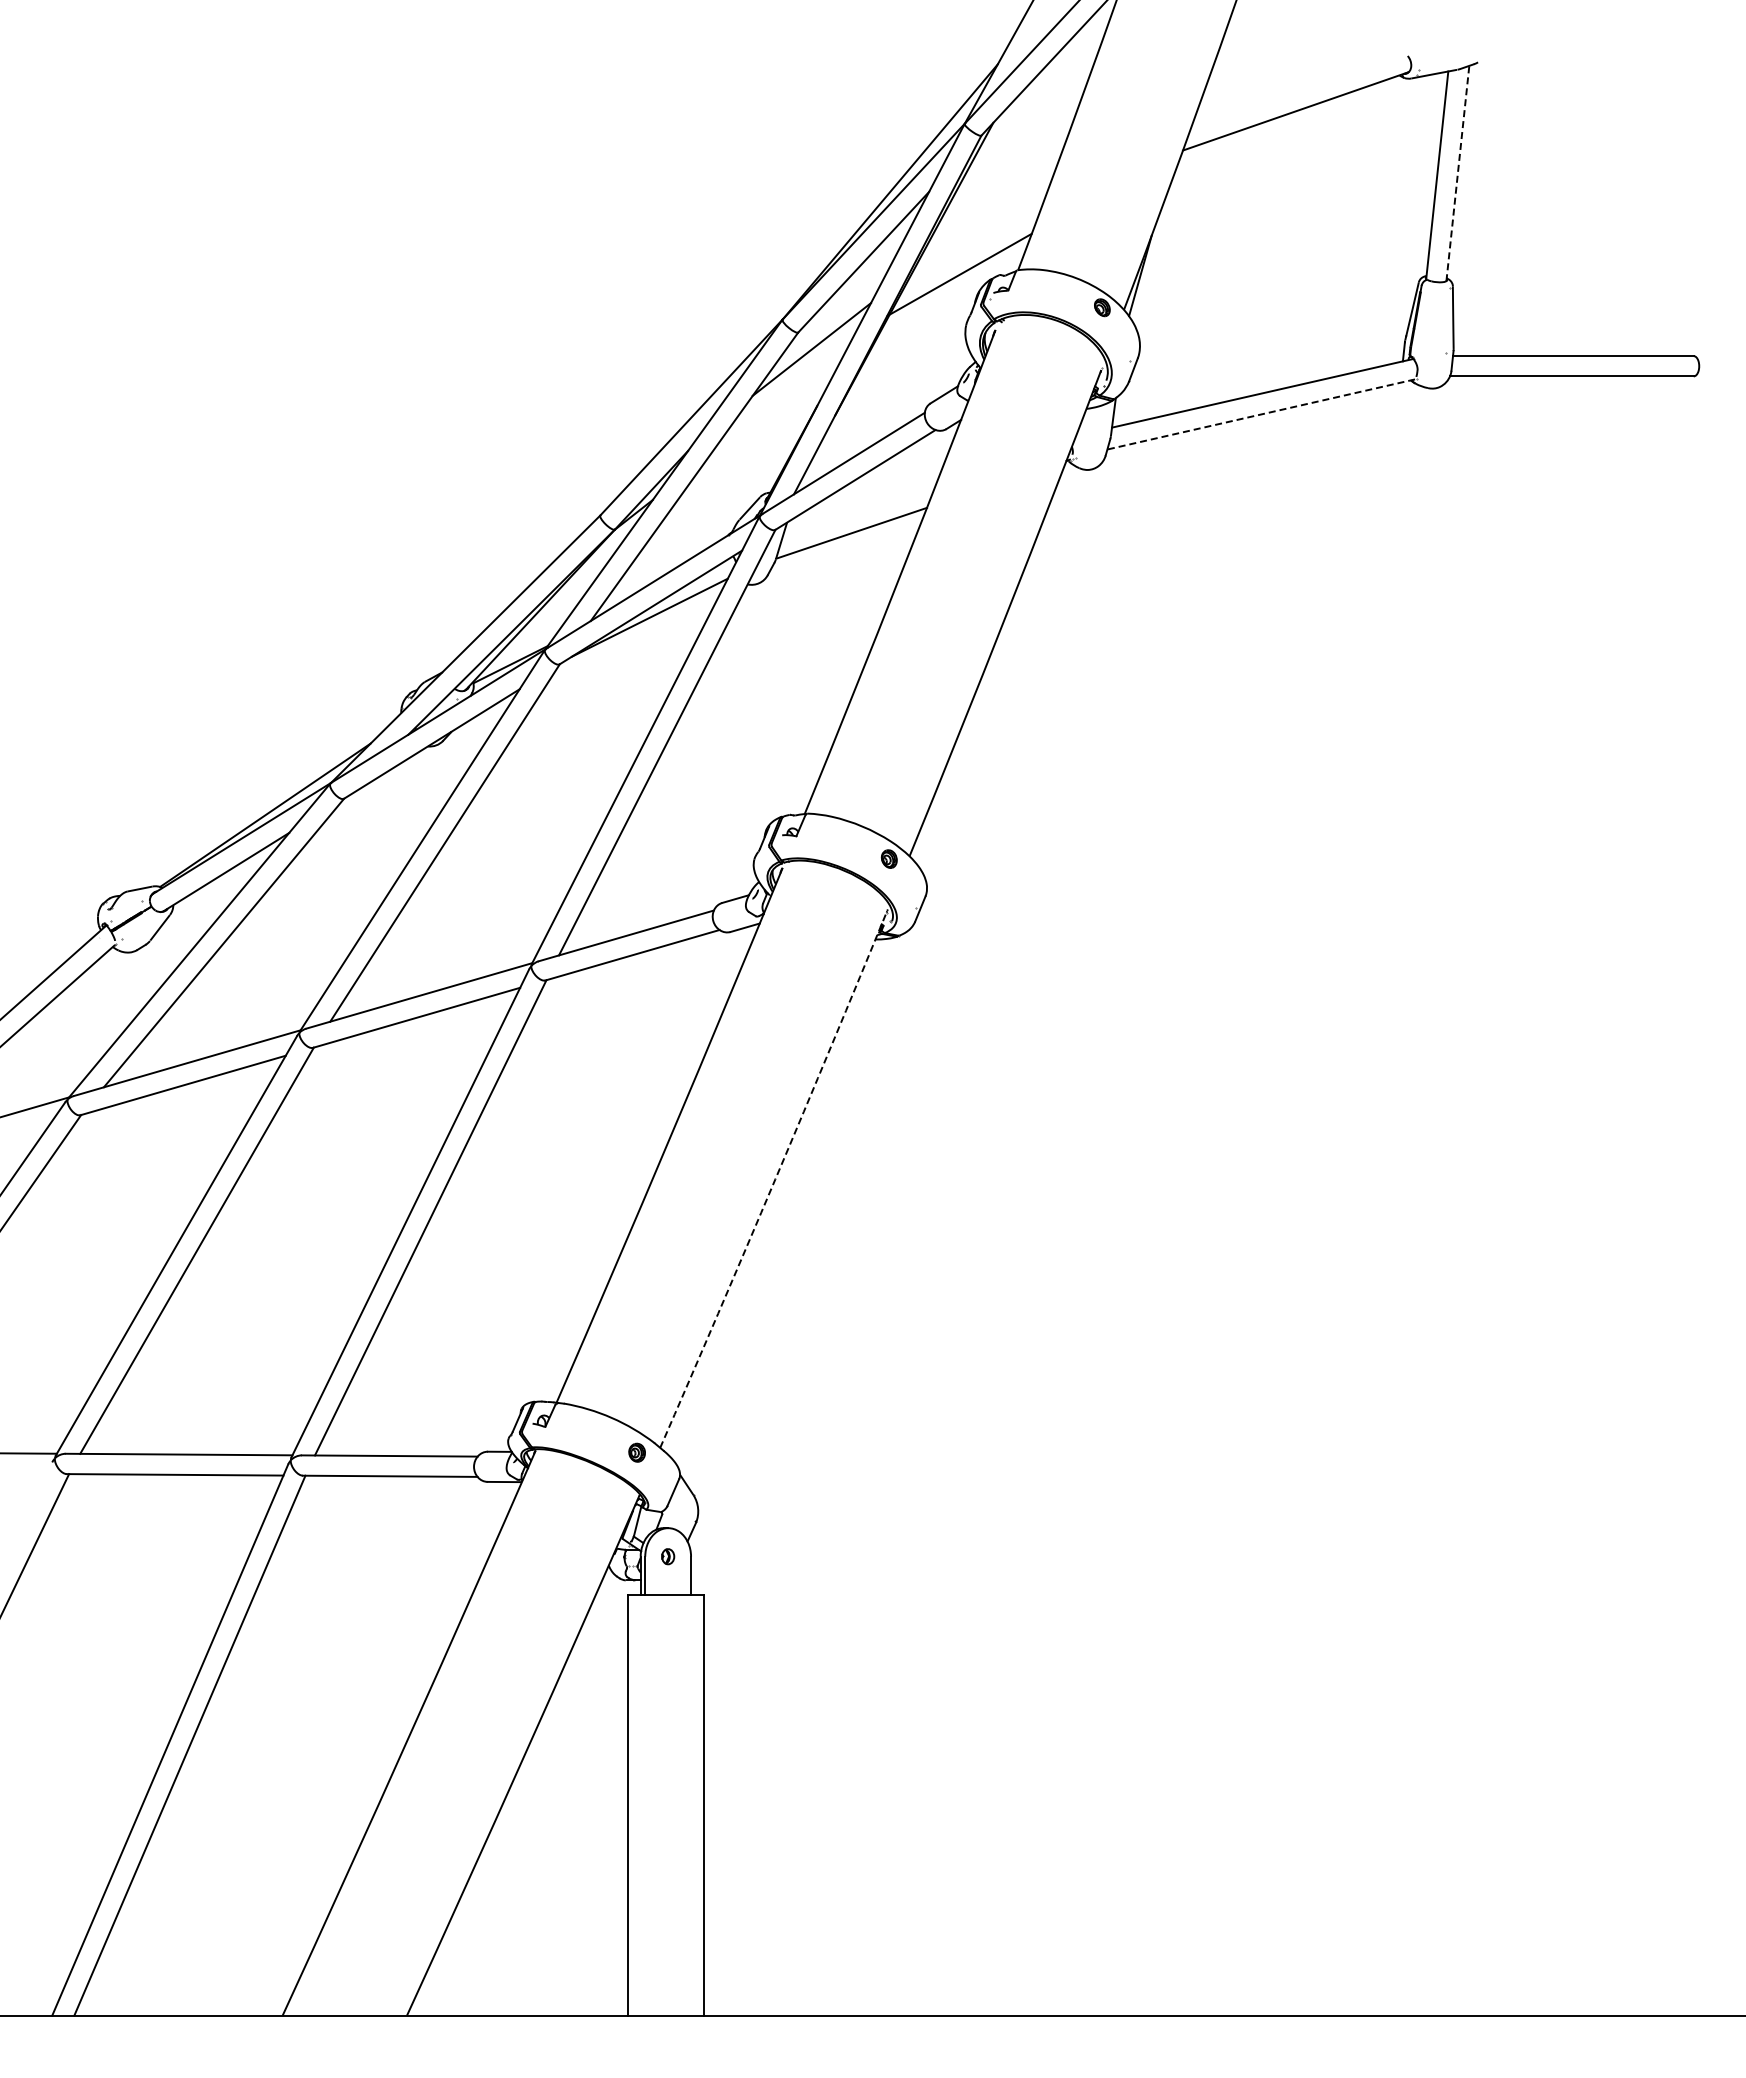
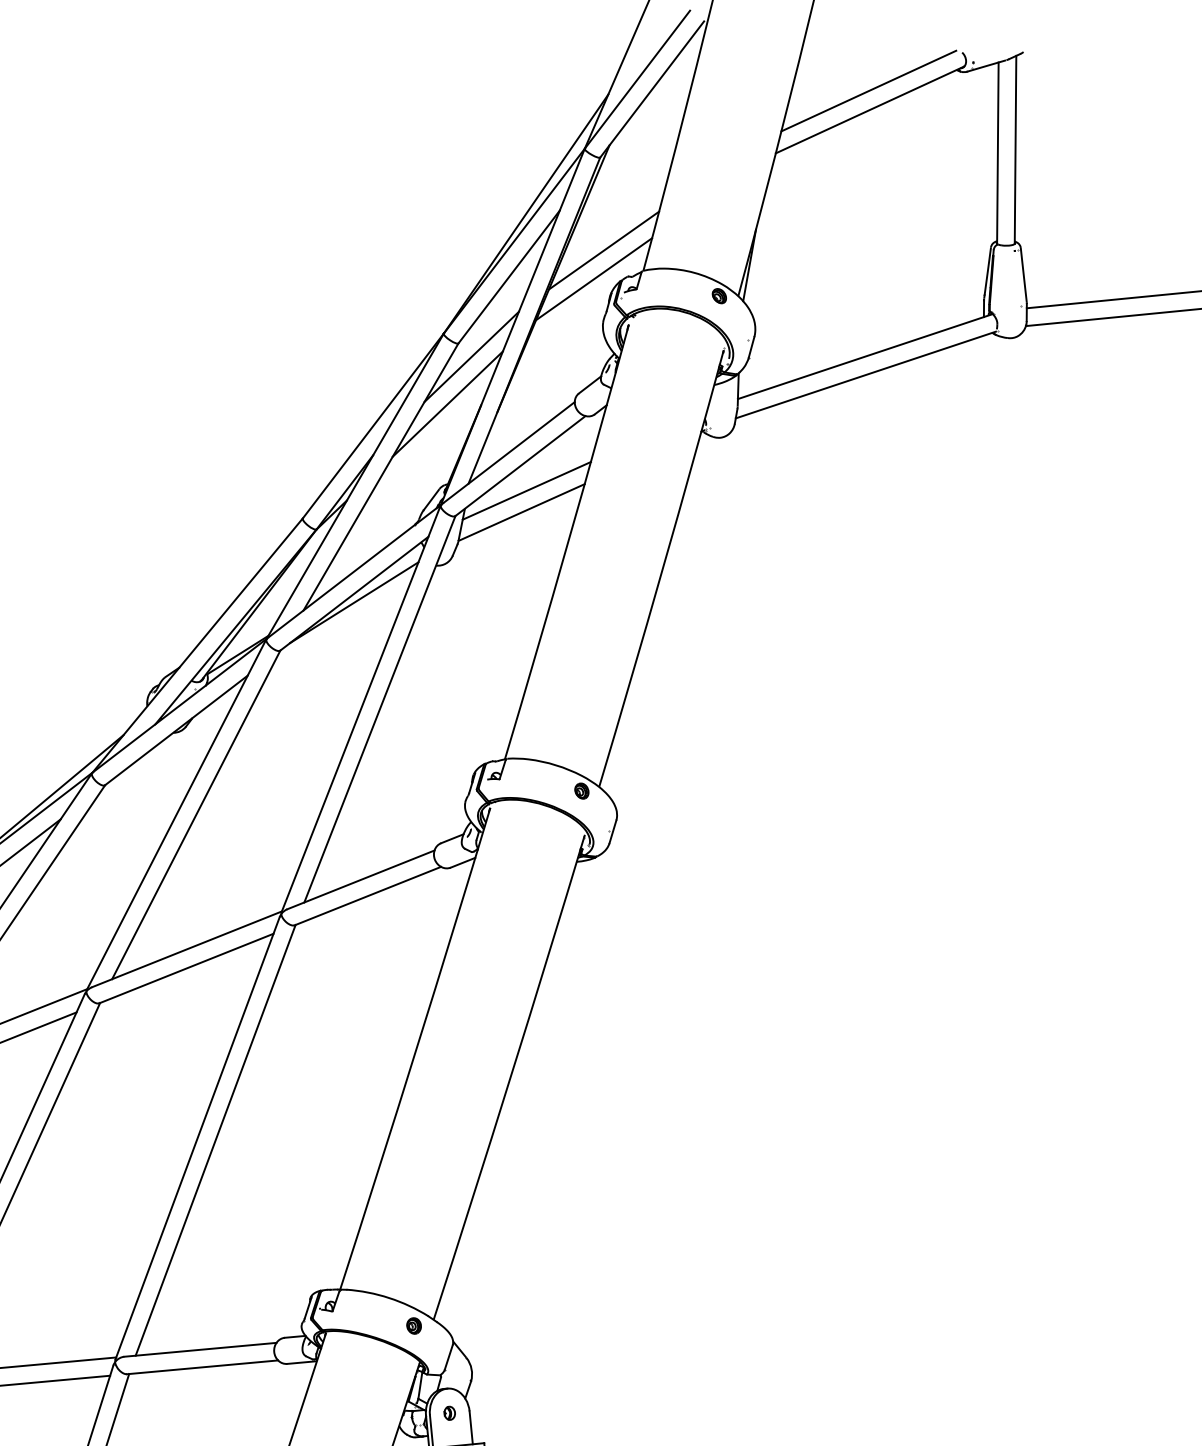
line: (1296, 89) -> (868, 90), added
line: (1457, 173) -> (1015, 149), dashed -> solid
line: (974, 242) -> (603, 250), added
line: (779, 400) -> (448, 403), added
line: (1261, 414) -> (866, 375), dashed -> solid
line: (859, 508) -> (526, 490), added
arc: (775, 1179) -> (510, 1077), dashed -> solid

